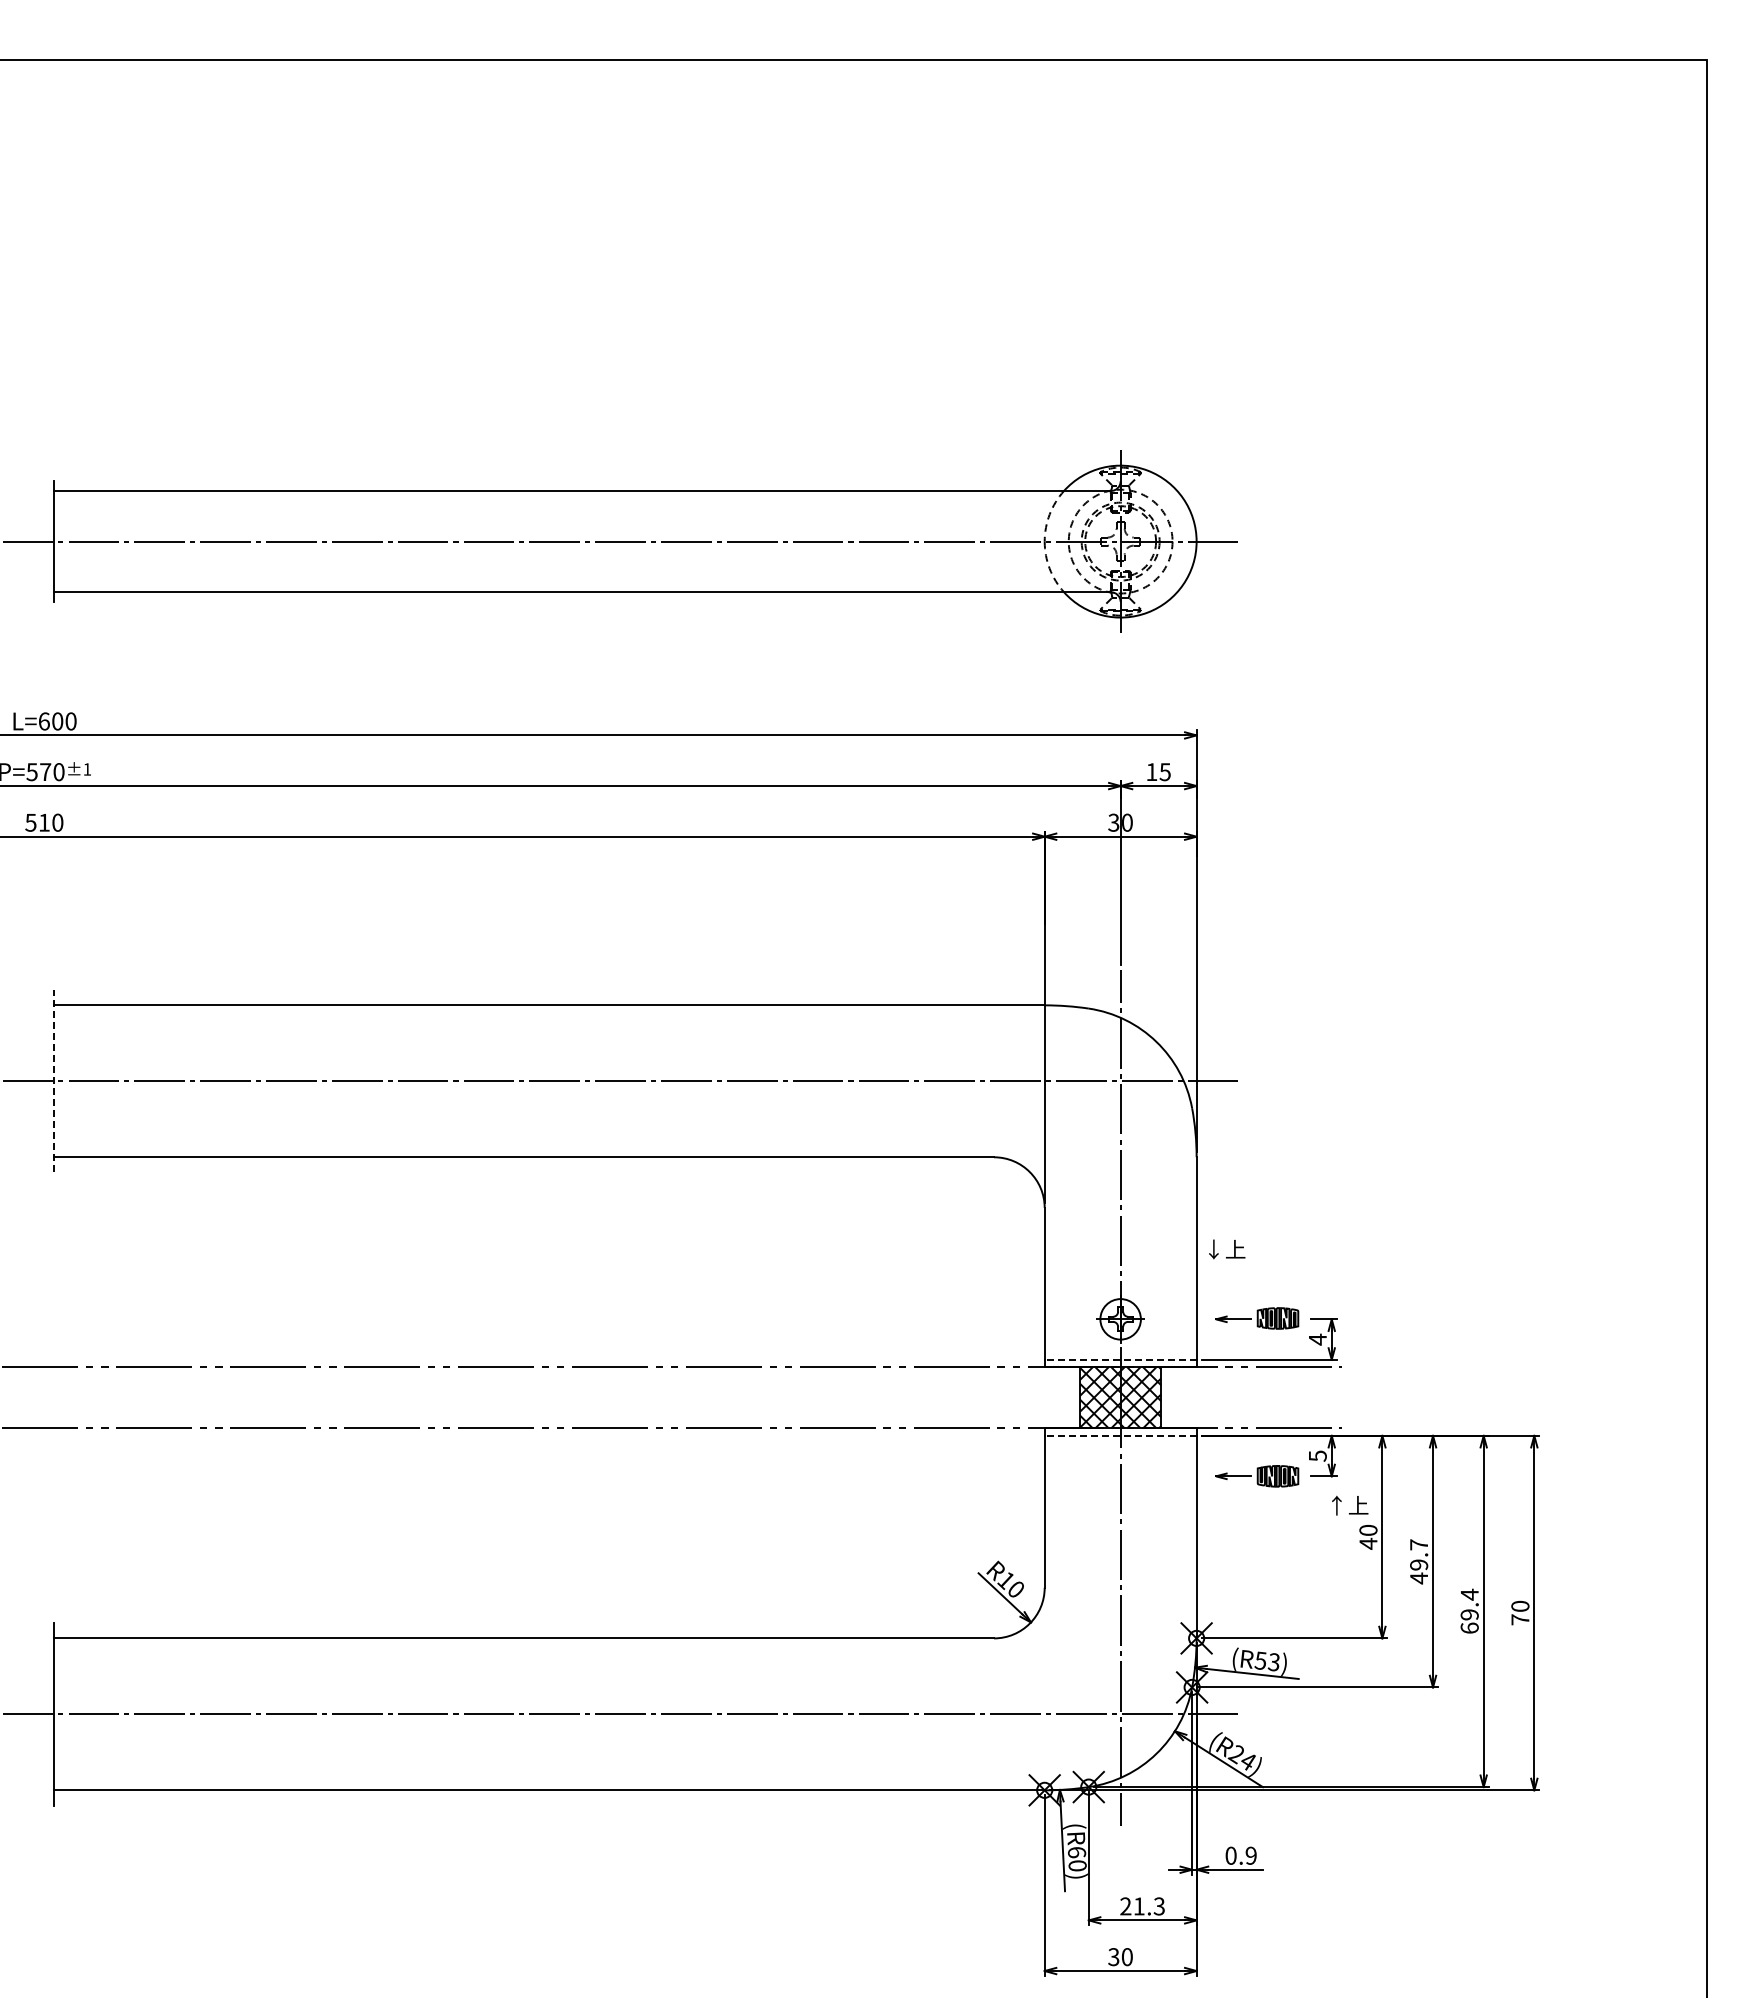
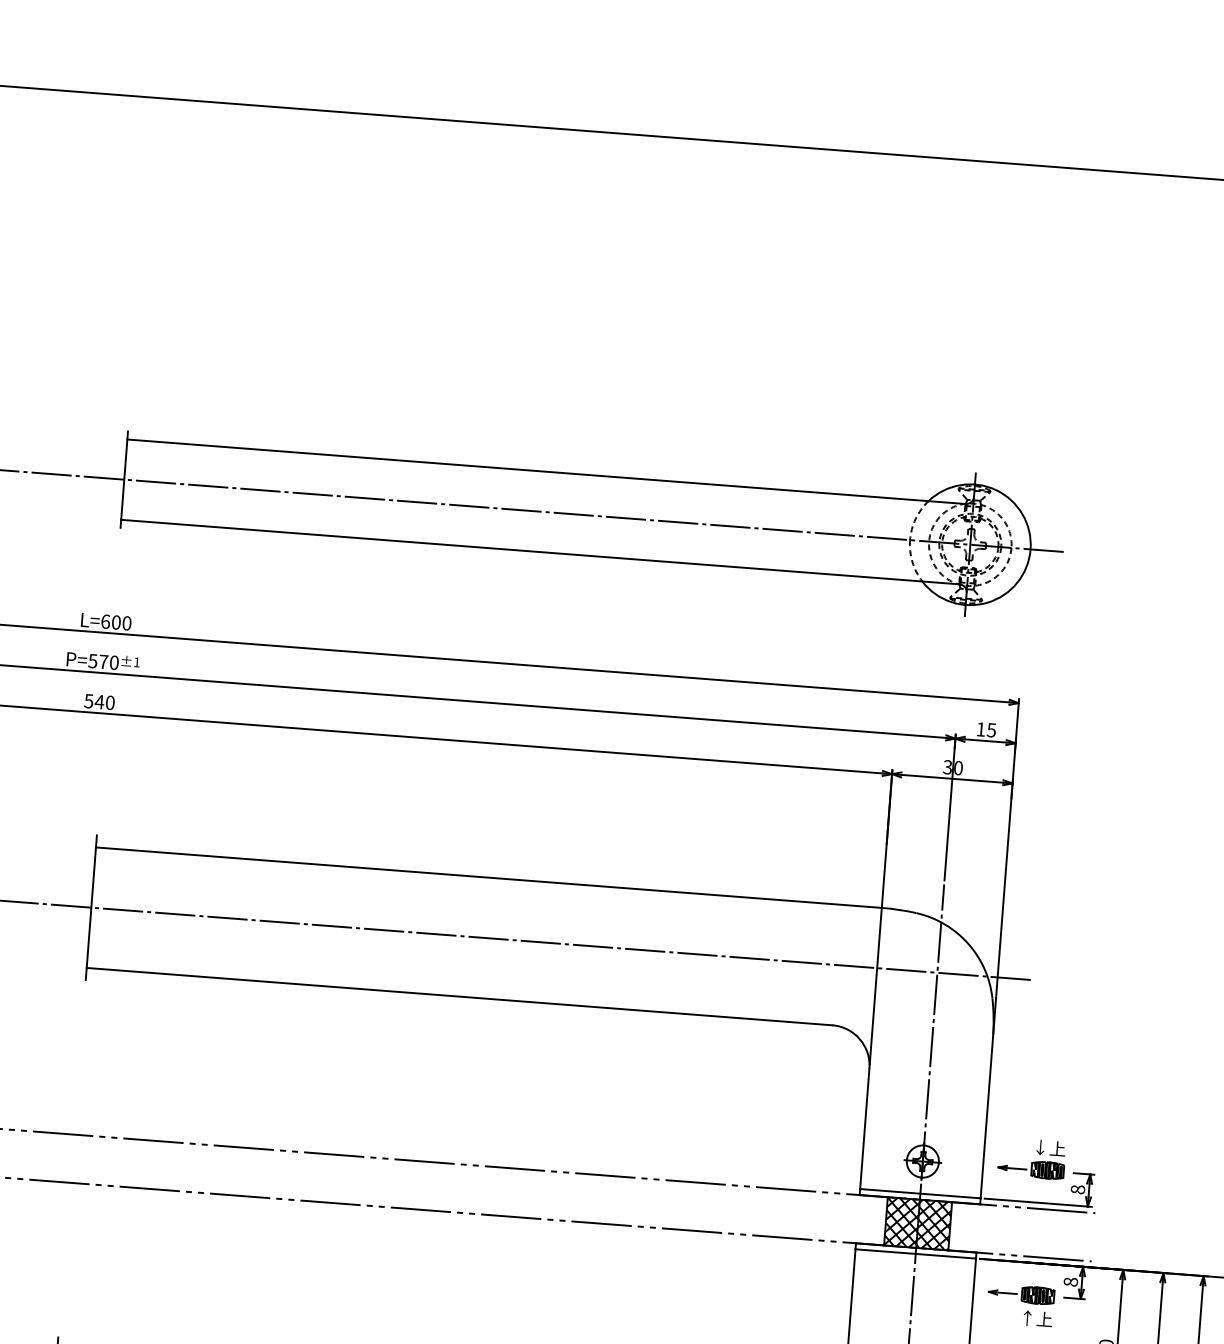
text: (44, 822) -> (99, 701), 510 -> 540
line: (53, 1080) -> (91, 907), dashed -> solid
text: (1227, 1249) -> (1051, 1148), moved
text: (1317, 1339) -> (1077, 1189), 4 -> 8
line: (1120, 1359) -> (920, 1193), dashed -> solid
line: (1120, 1435) -> (915, 1253), dashed -> solid
text: (1317, 1455) -> (1070, 1281), 5 -> 8
text: (1350, 1505) -> (1038, 1318), moved

